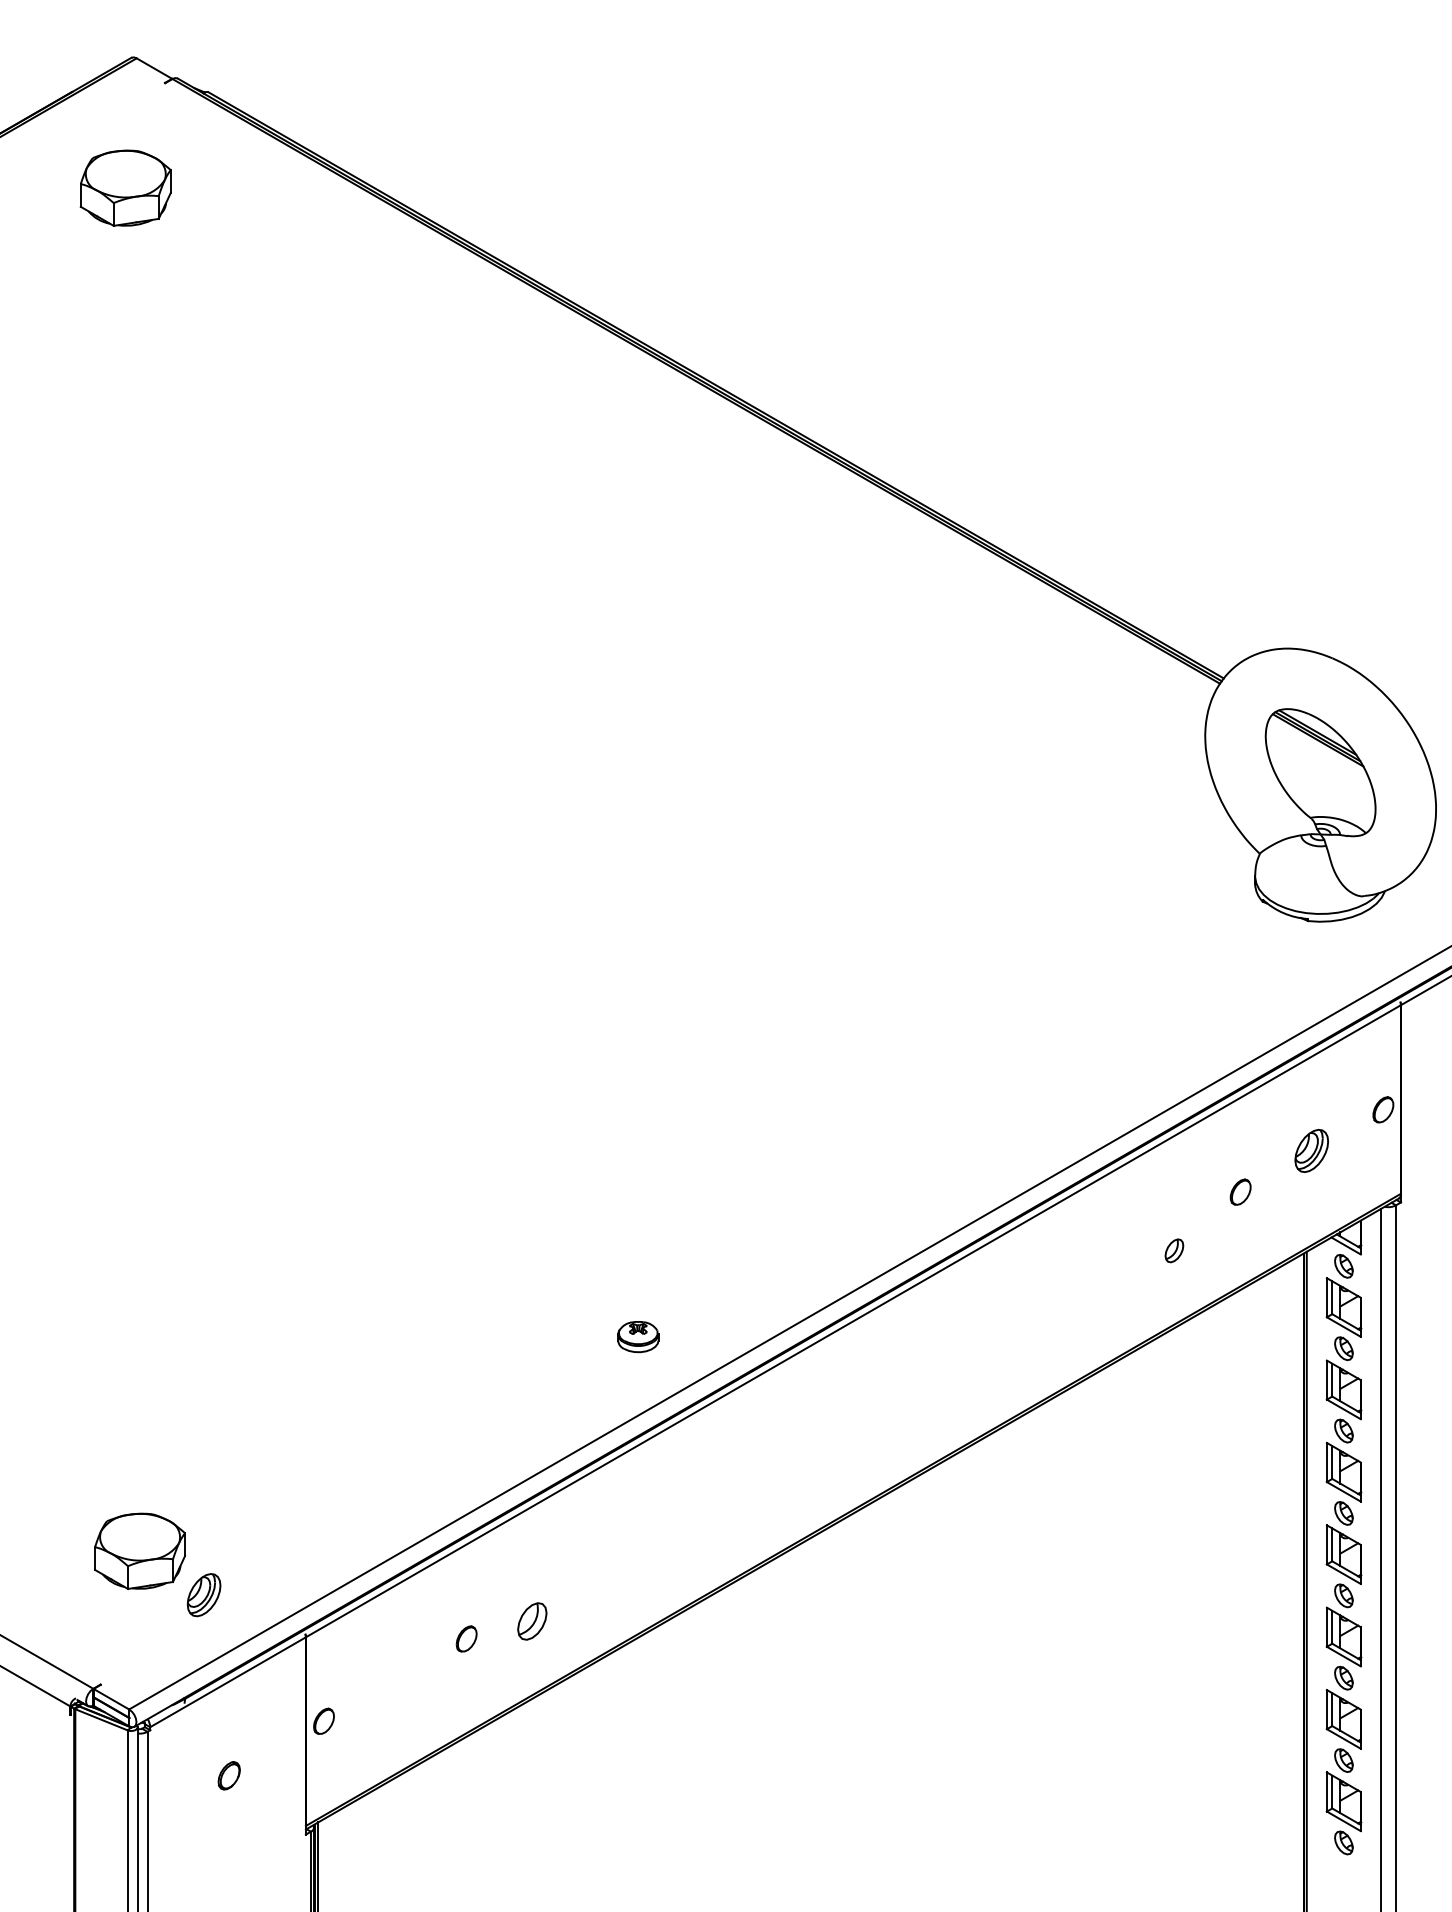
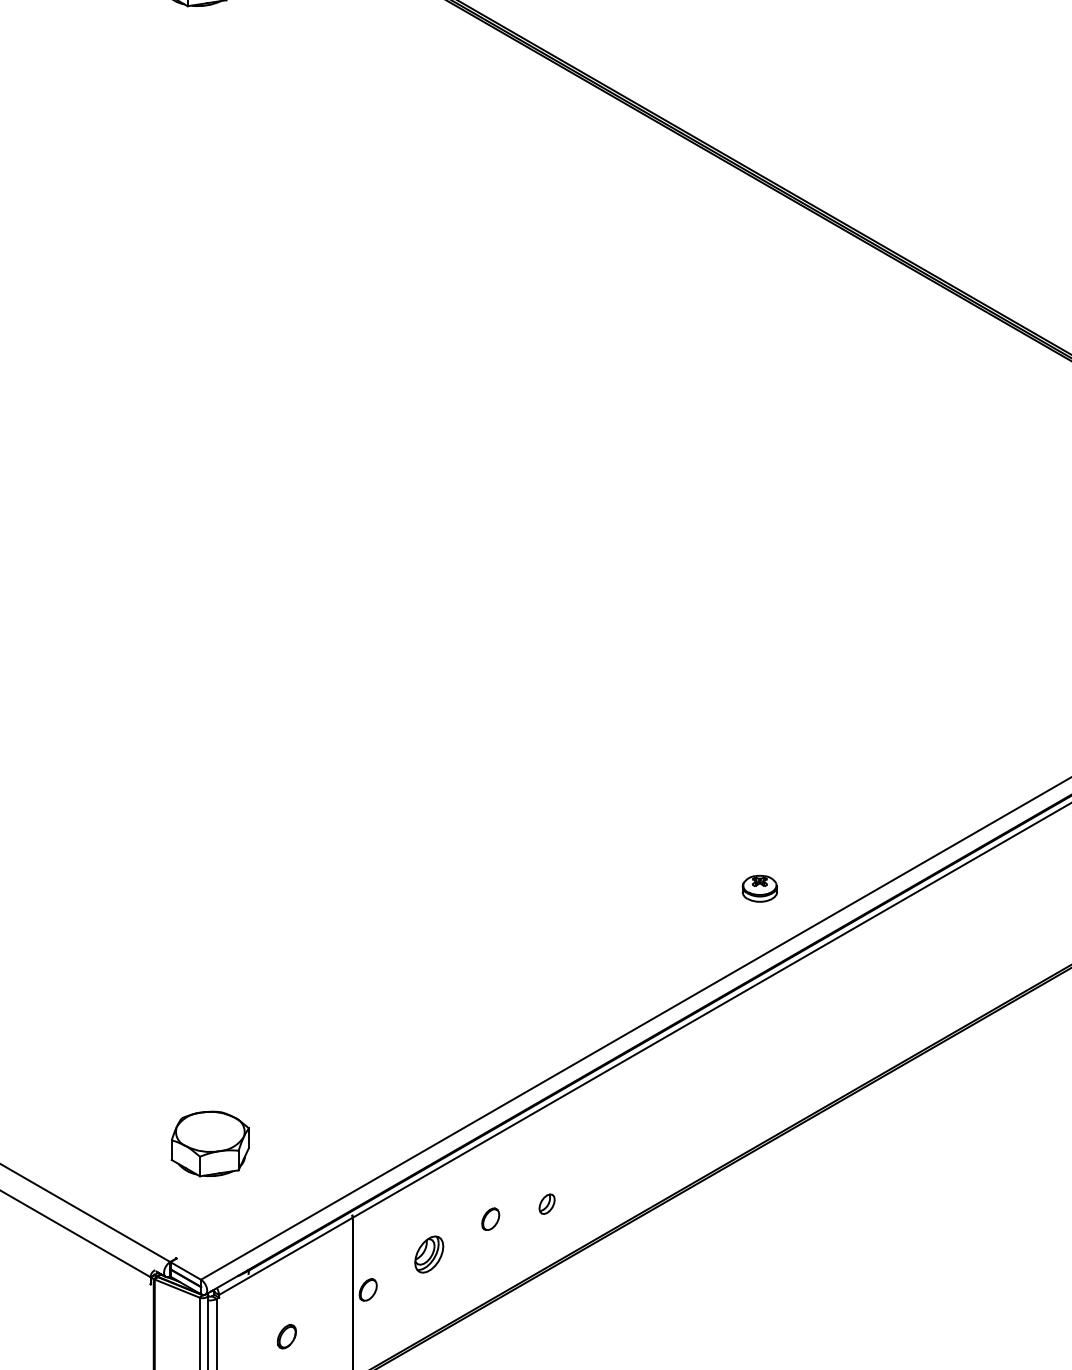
part: (638, 1337) -> (760, 889), moved
part: (203, 1595) -> (428, 1254), moved
part: (532, 1621) -> (547, 1204), size x0.62

